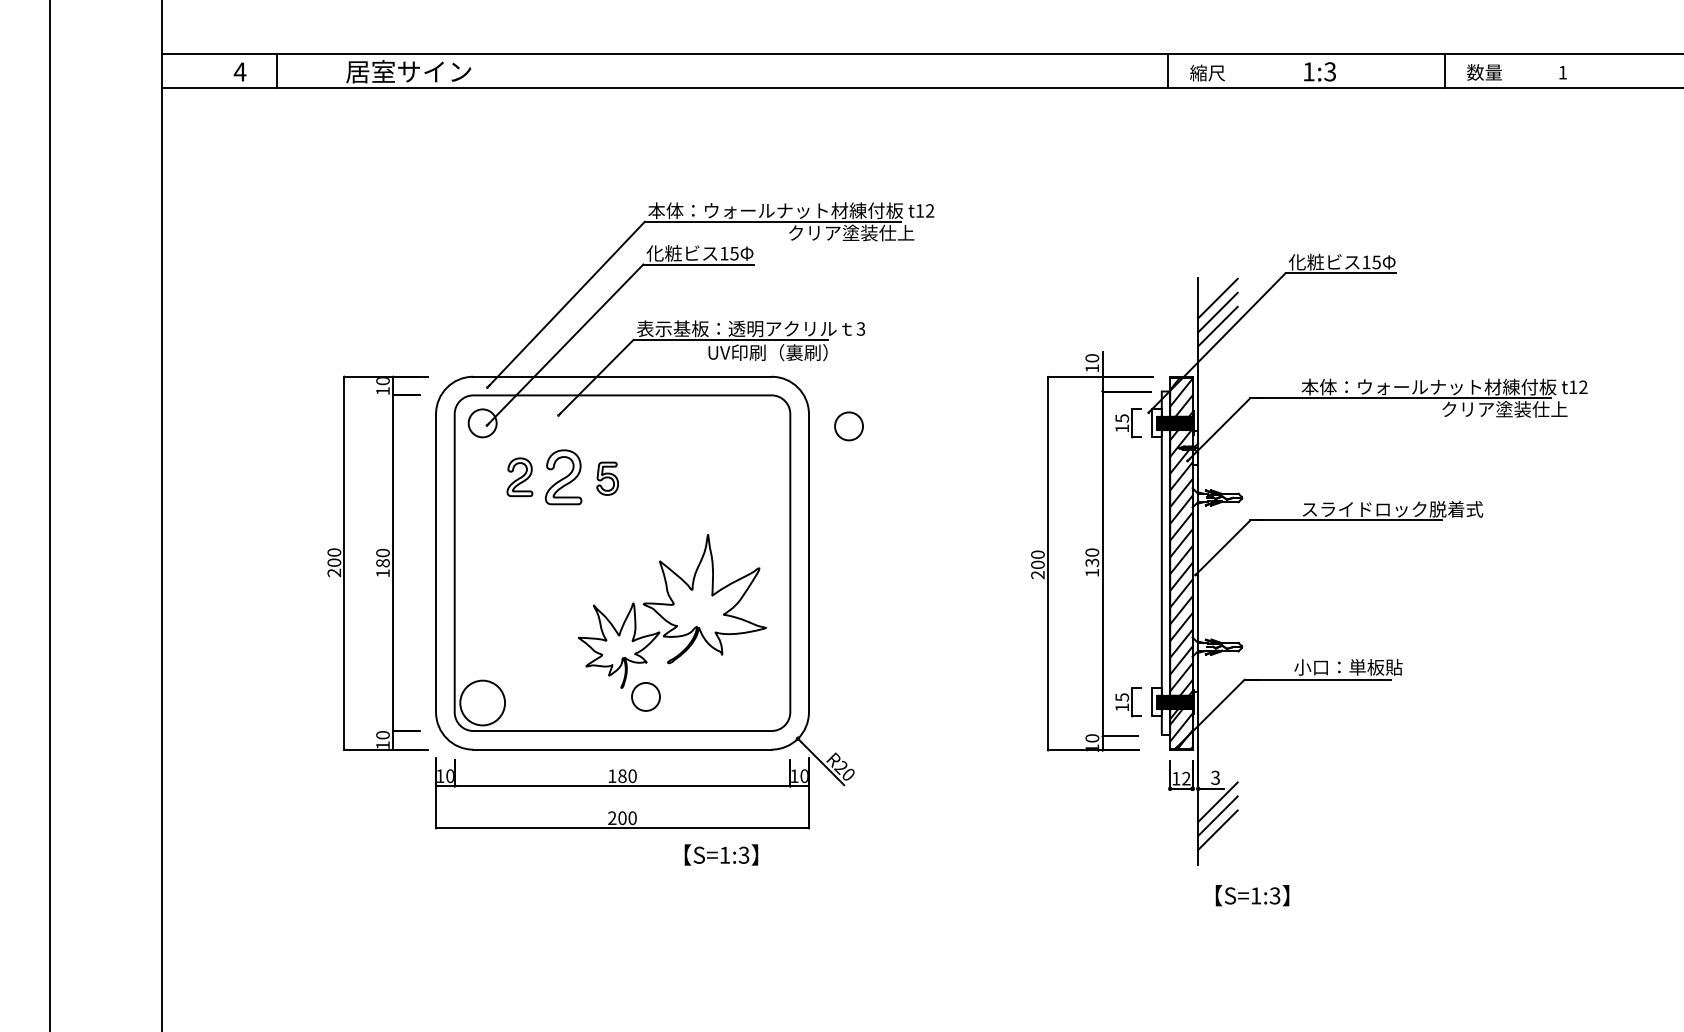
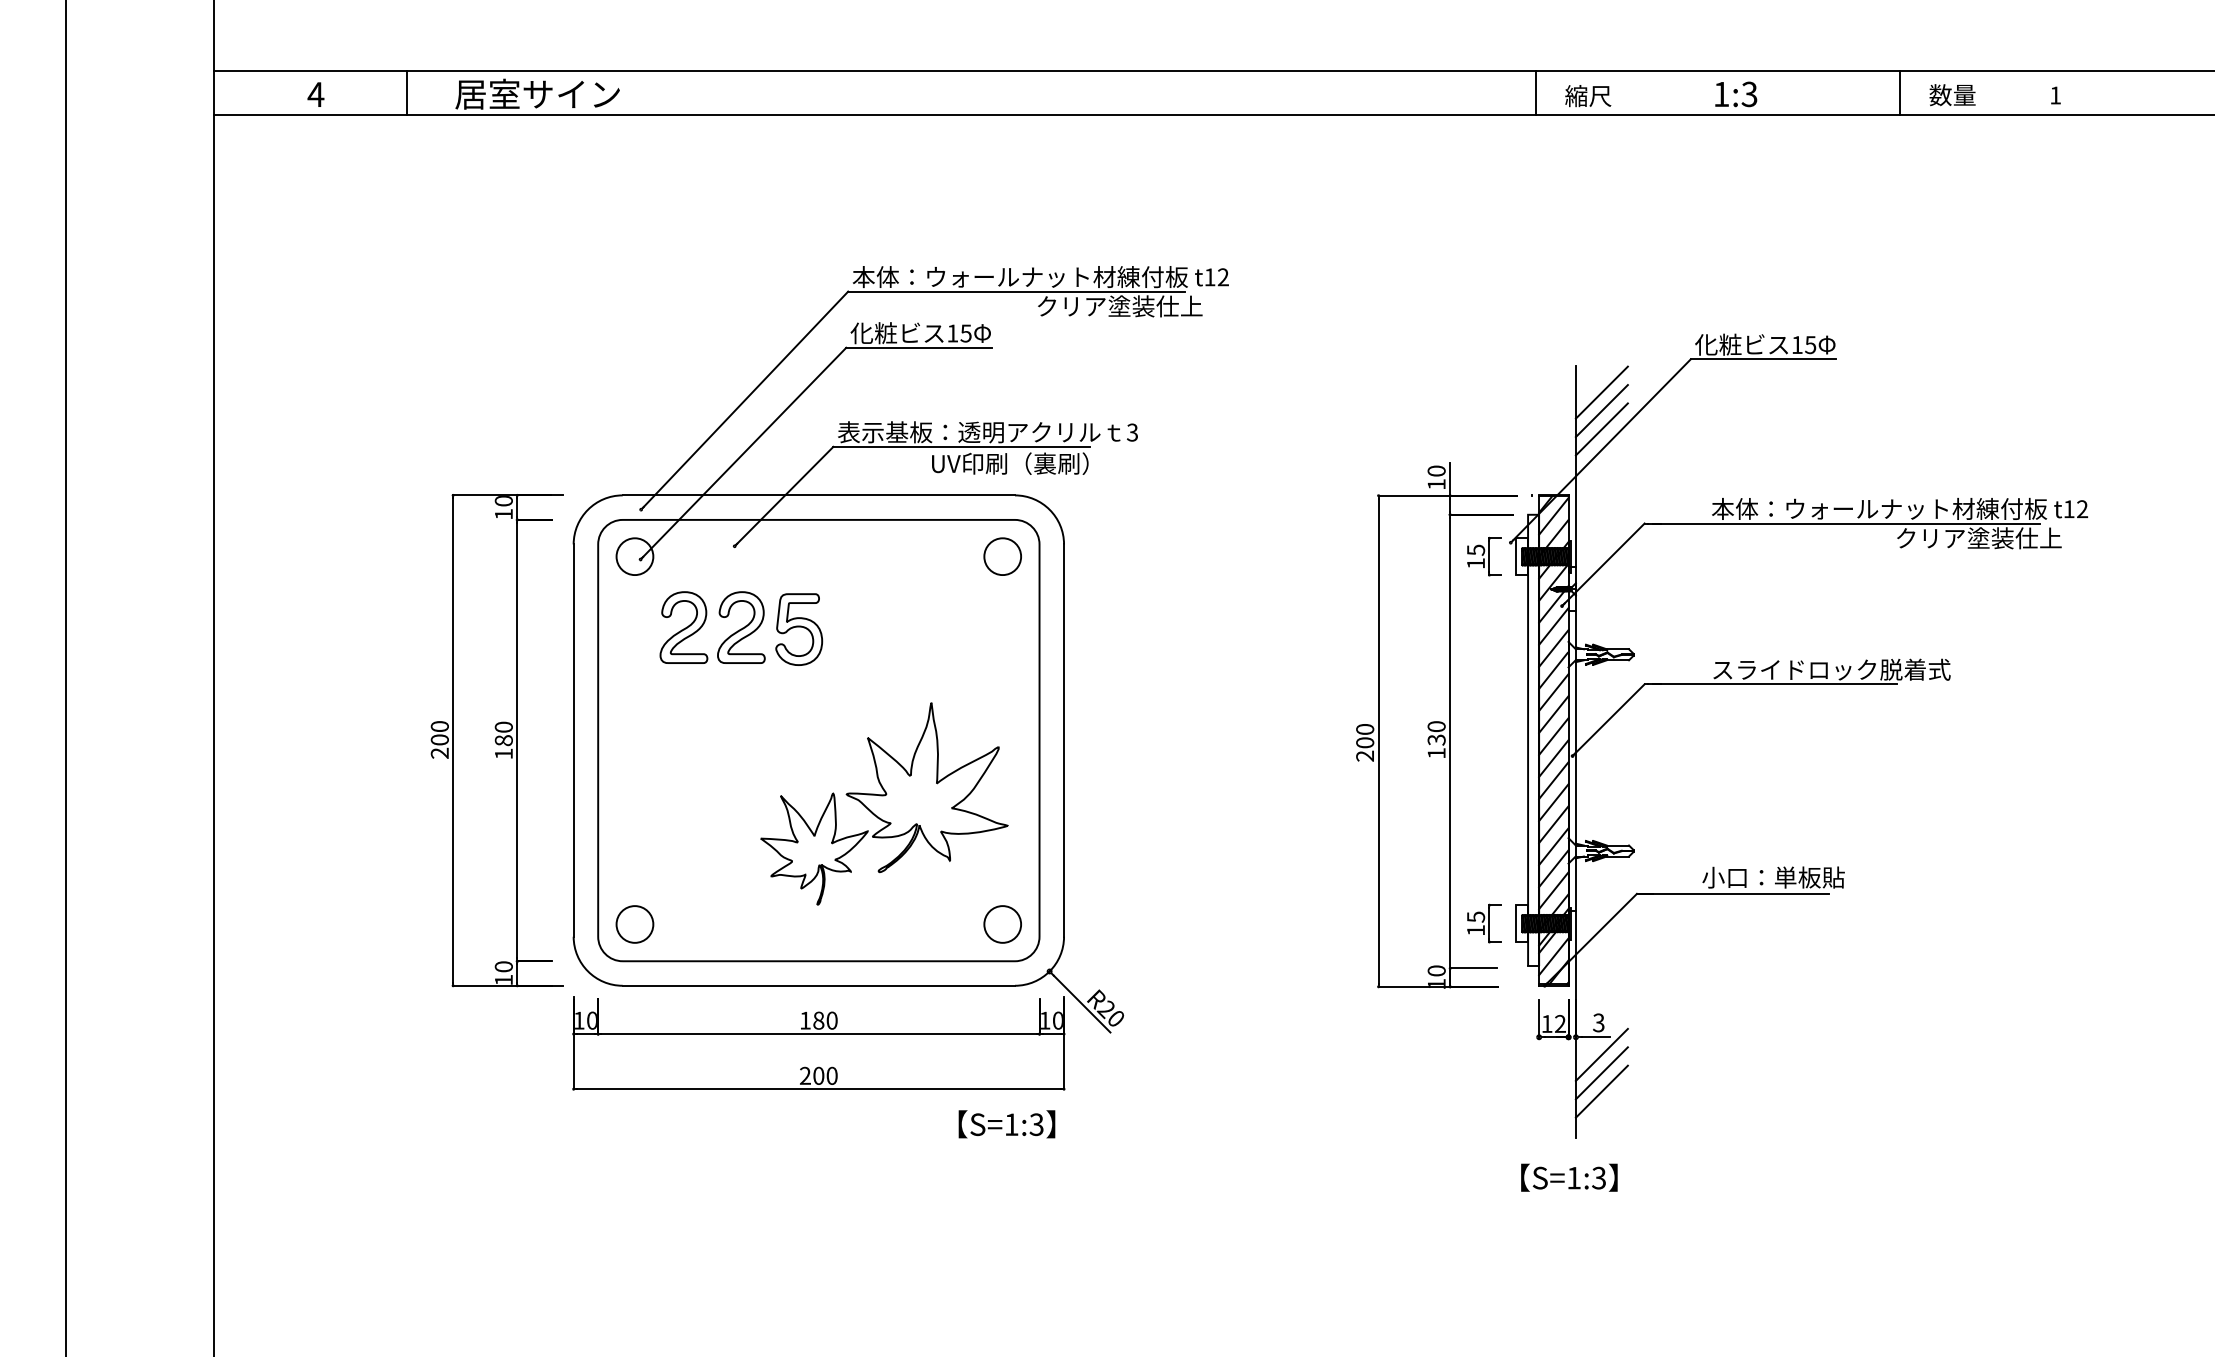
line: (276, 70) -> (406, 92), moved
circle: (848, 426) -> (1002, 556), moved
part: (519, 477) -> (683, 627), size x1.43
part: (607, 478) -> (799, 629), size x1.67
circle: (645, 696) -> (1002, 924), moved
circle: (482, 703) -> (634, 924), size x0.62
text: (721, 855) -> (1006, 1124), moved
text: (1252, 895) -> (1569, 1177), moved

